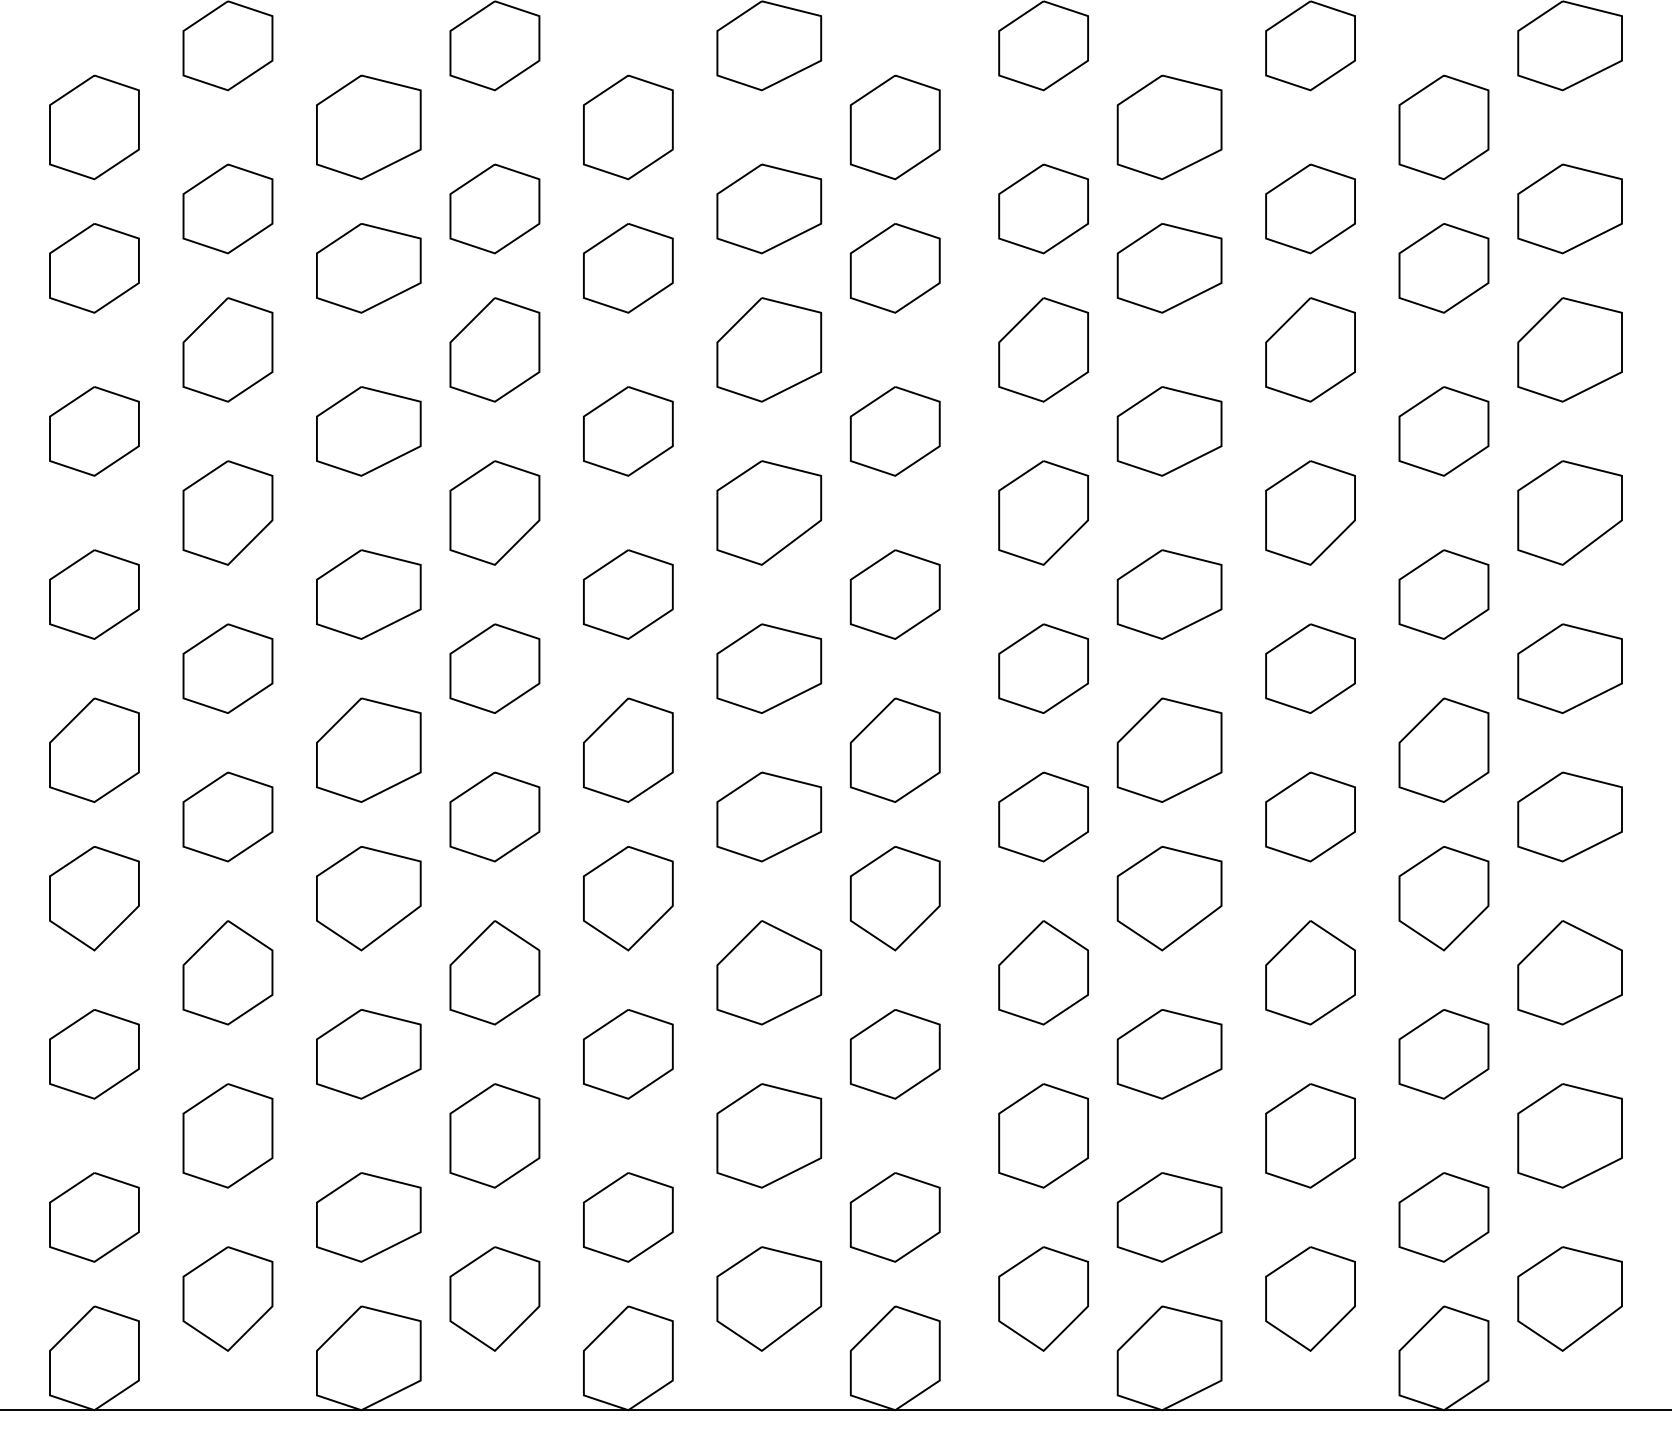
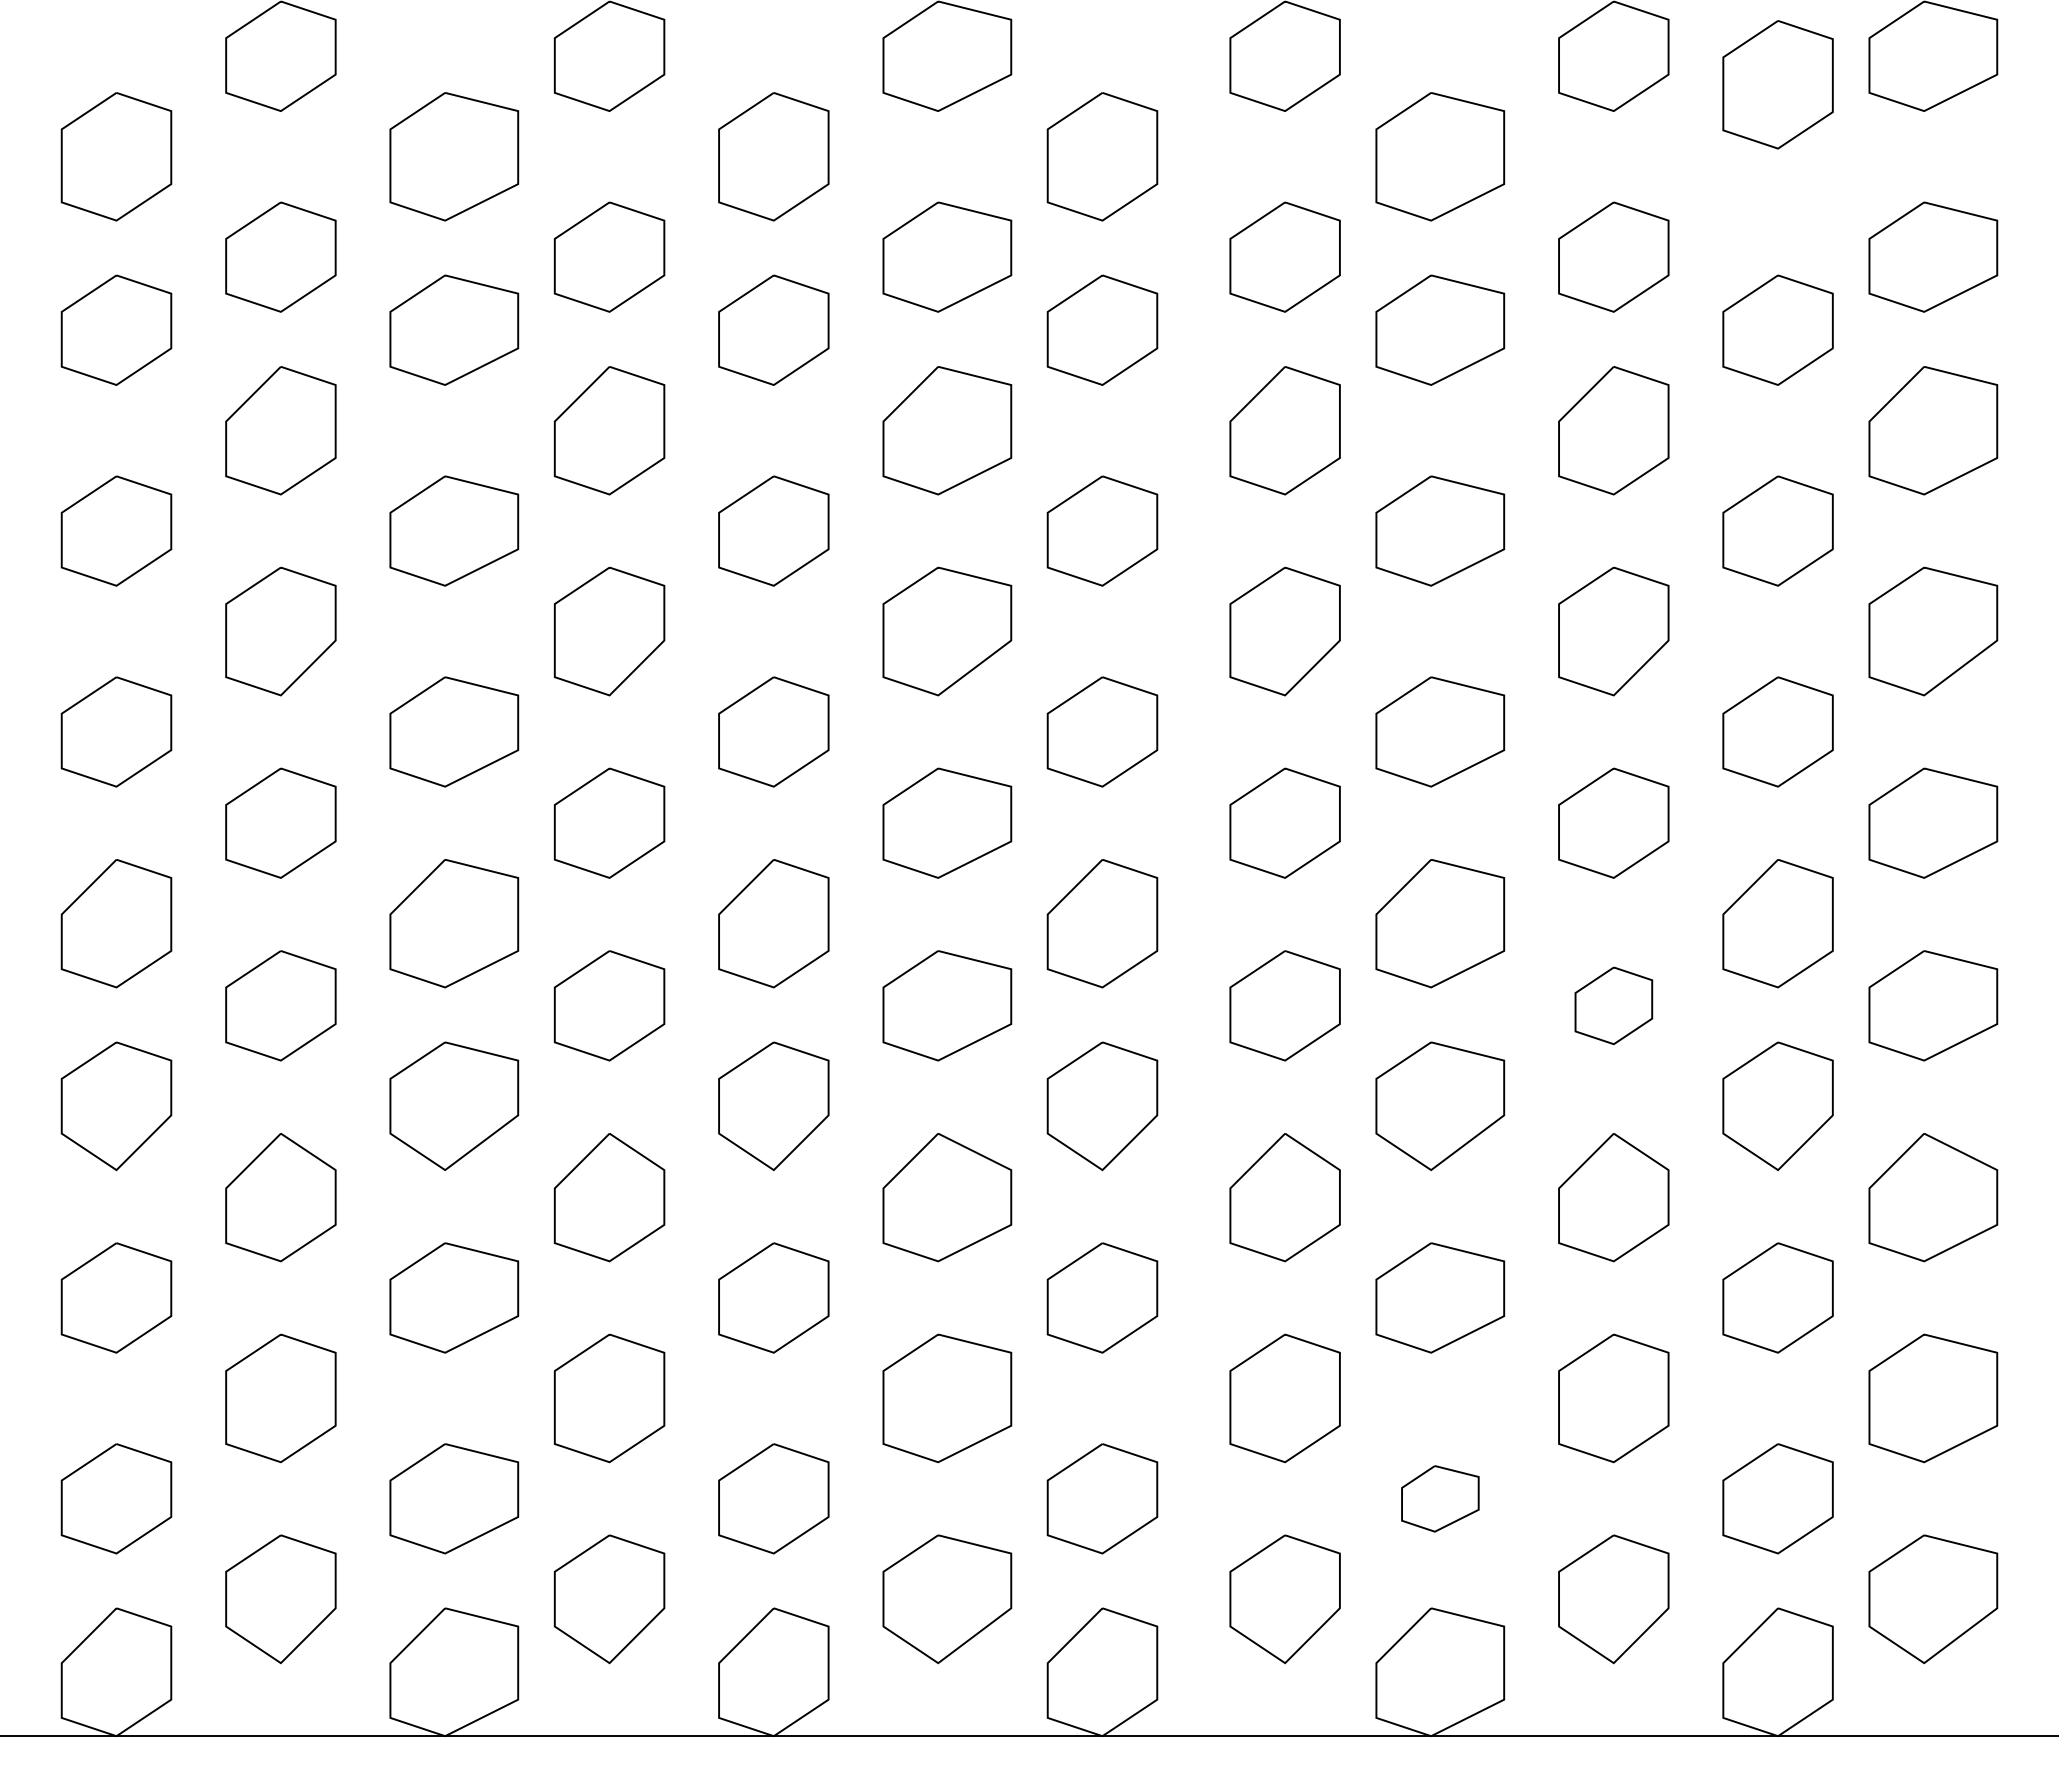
part: (1443, 127) -> (1777, 84), moved
part: (1310, 816) -> (1613, 1005), size x0.7
part: (1169, 1217) -> (1440, 1498), size x0.6

